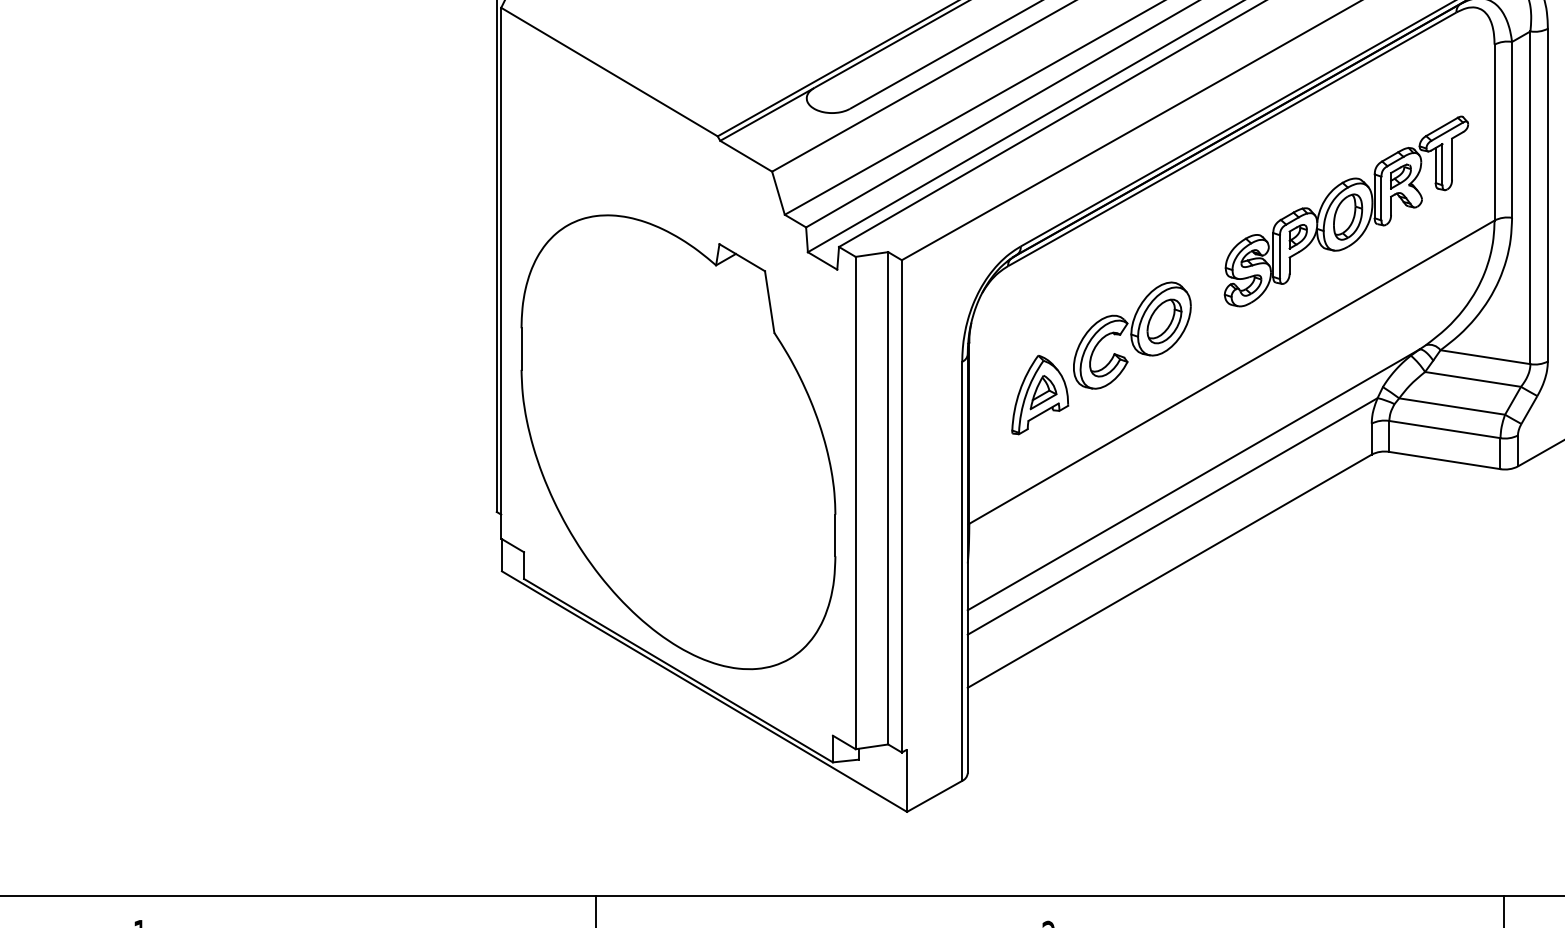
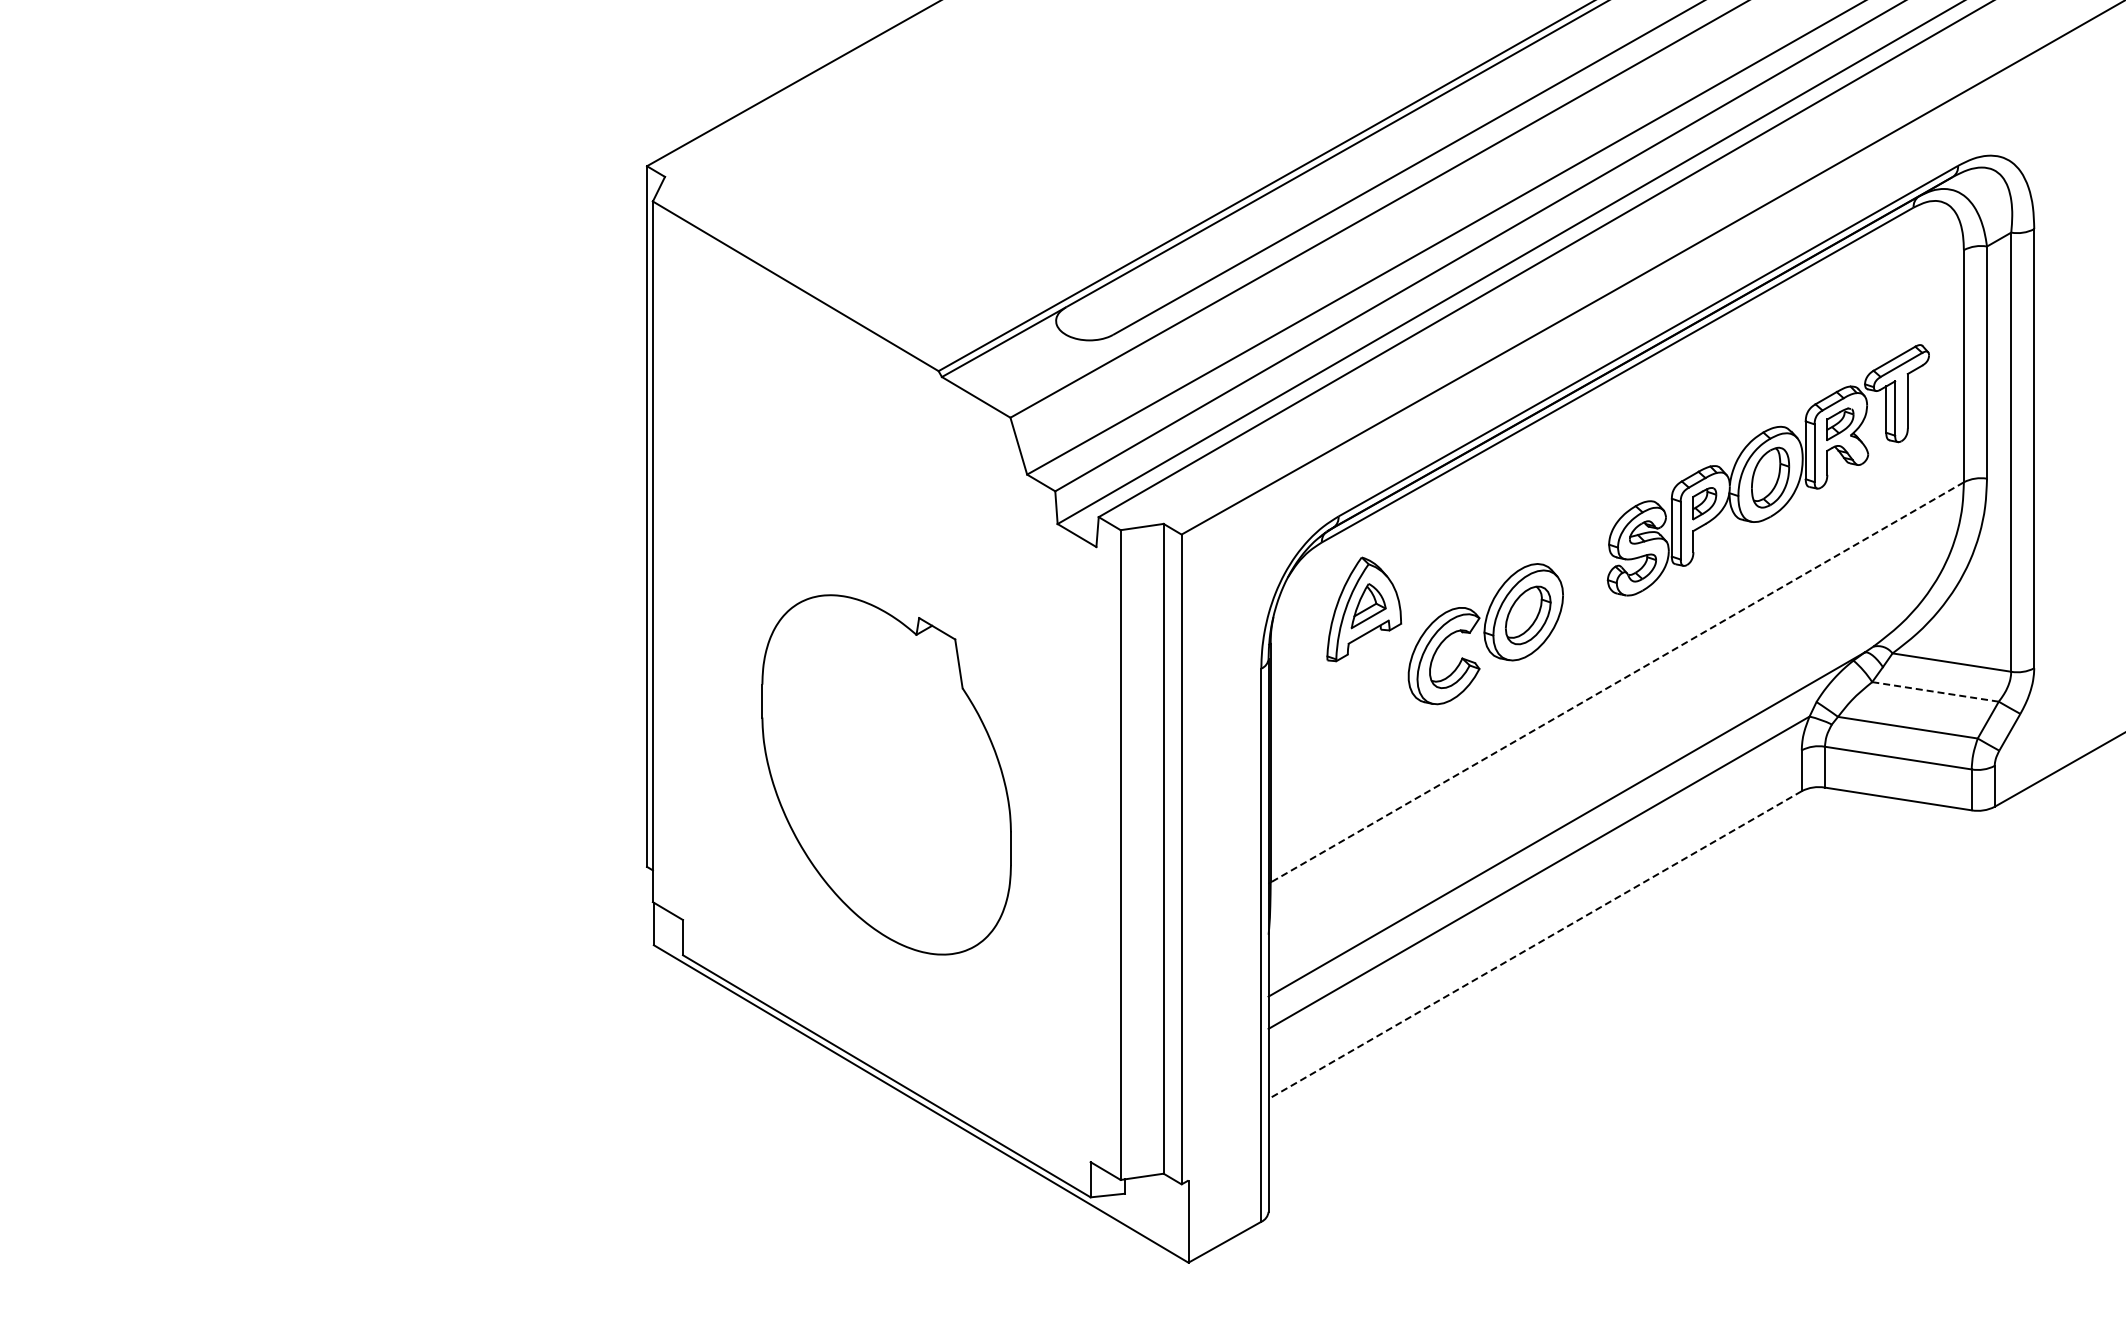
line: (1231, 372) -> (1616, 682), solid -> dashed
line: (1473, 379) -> (1935, 691), solid -> dashed
part: (1040, 395) -> (1364, 609), moved
part: (678, 441) -> (886, 774), size x0.6
line: (1169, 571) -> (1535, 945), solid -> dashed

